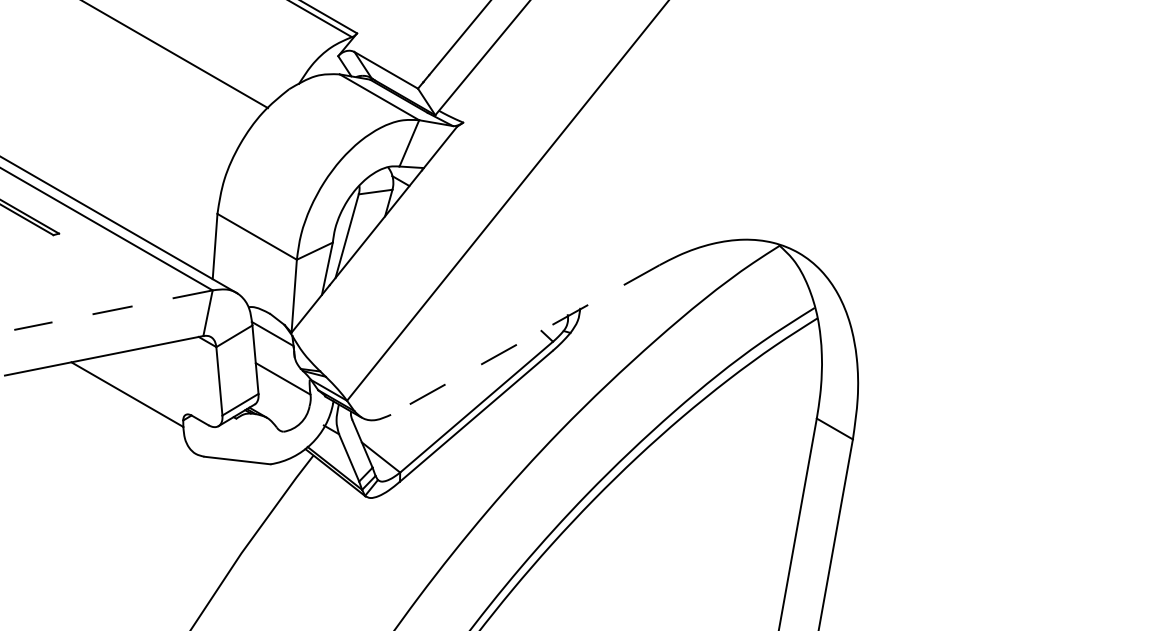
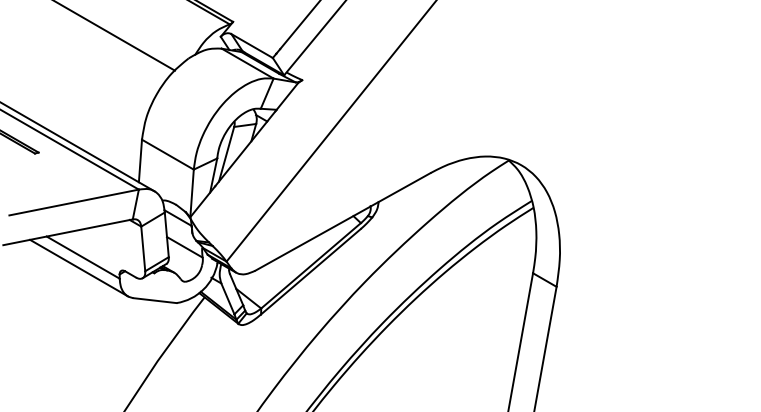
line: (112, 310) -> (73, 202), dashed -> solid
line: (524, 340) -> (342, 222), dashed -> solid
line: (121, 409) -> (79, 267), added

